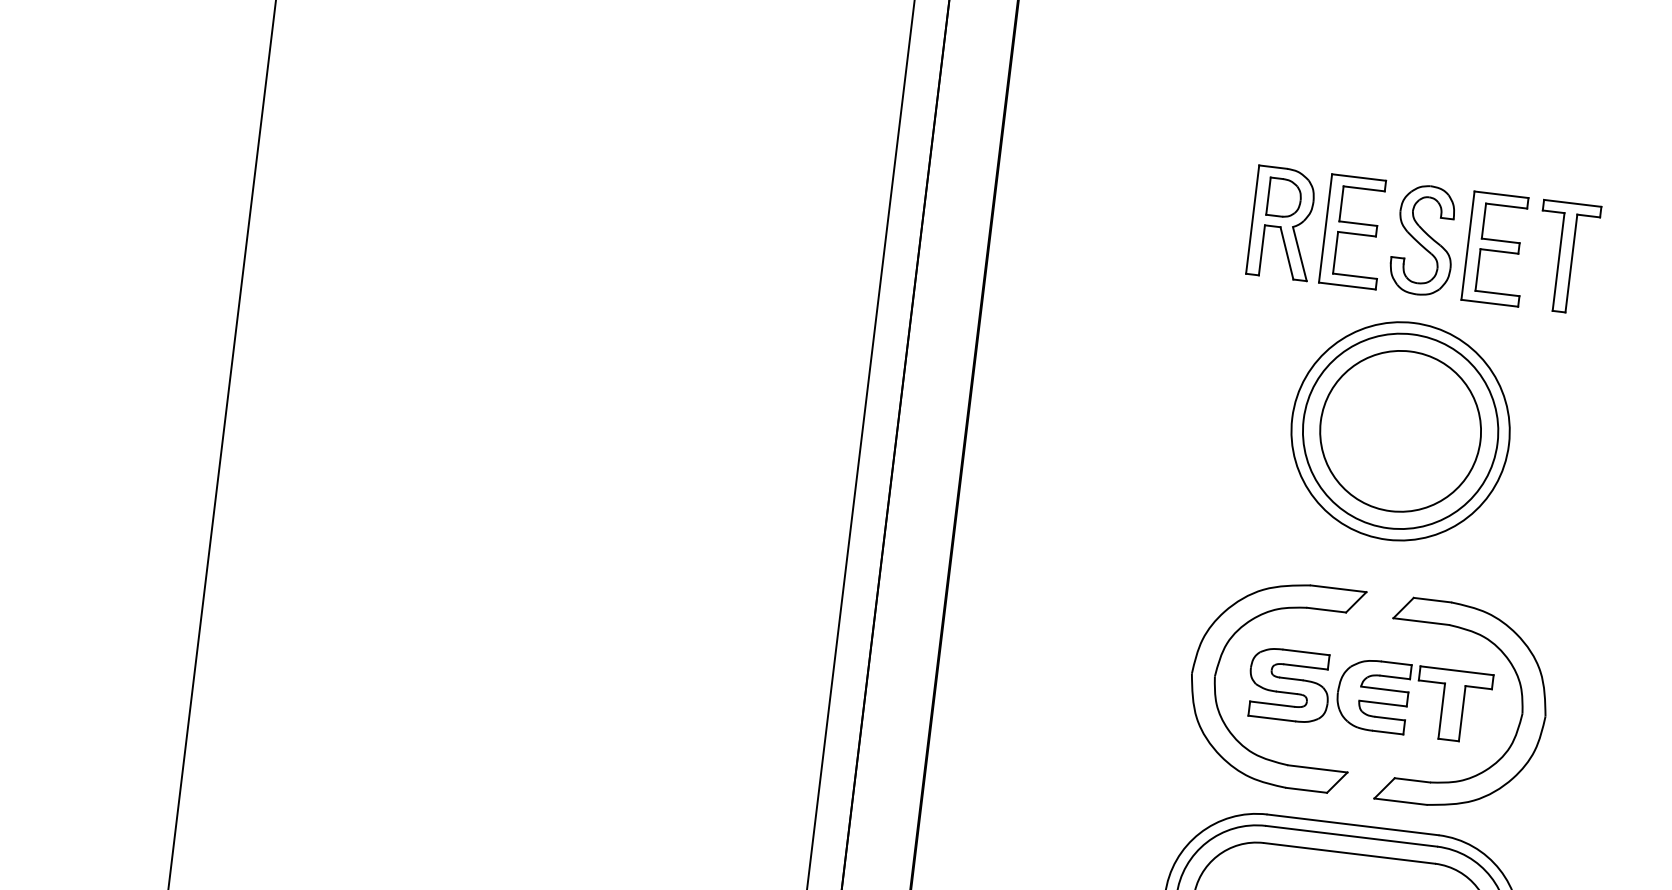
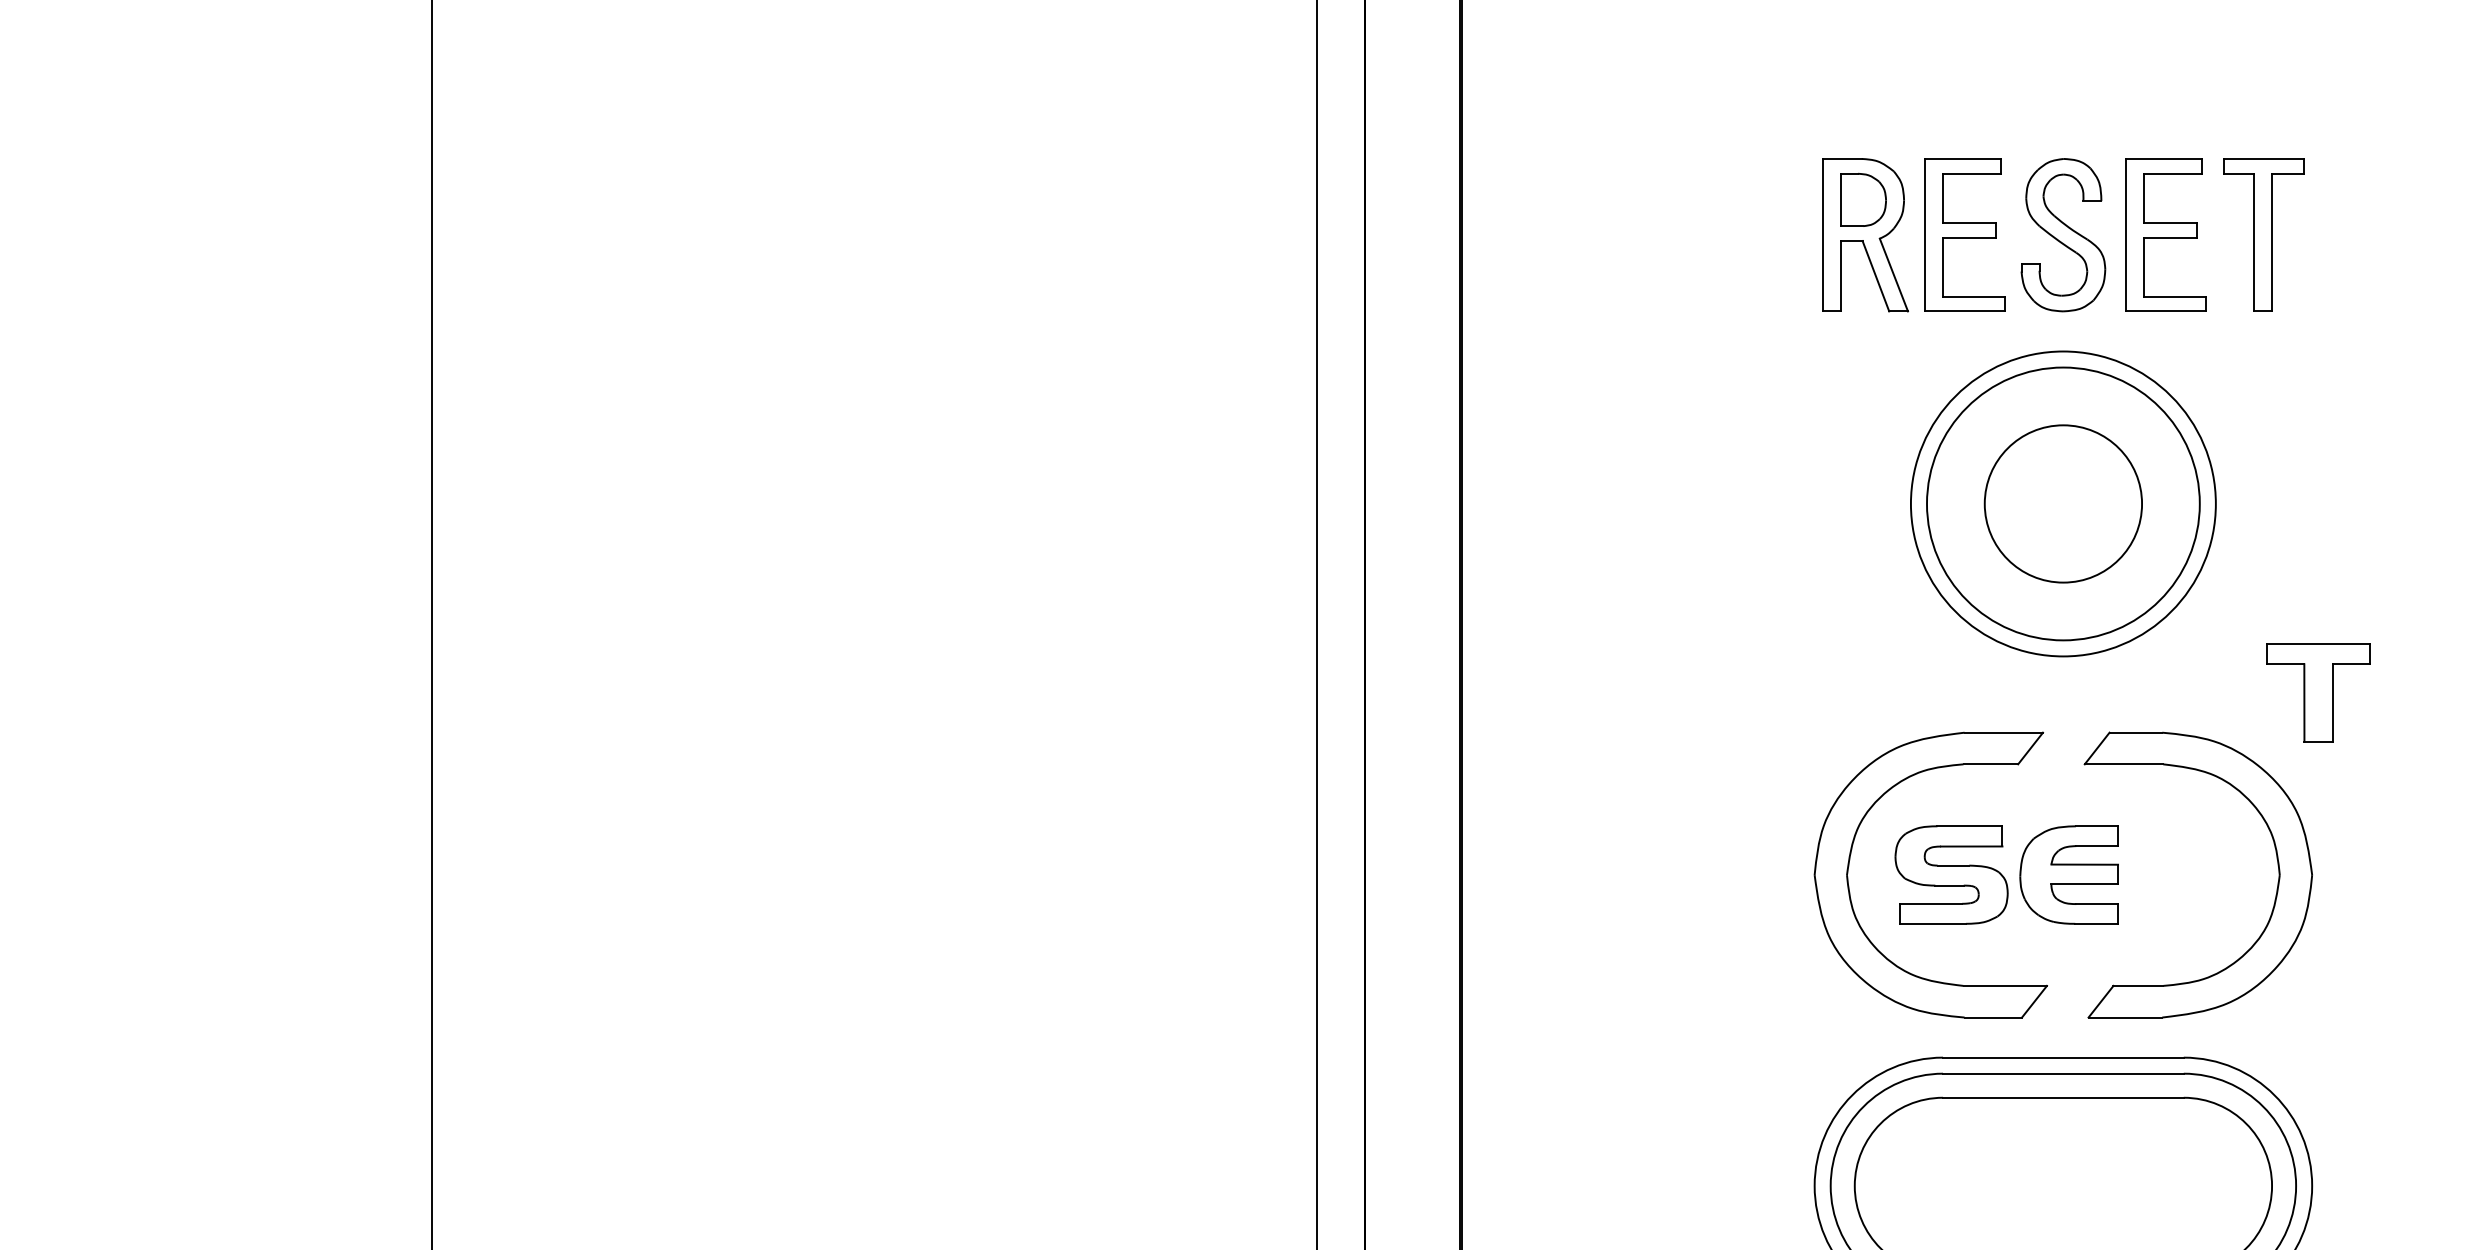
circle: (1400, 431) -> (2063, 503), size x0.7
part: (1452, 704) -> (2318, 692), moved

